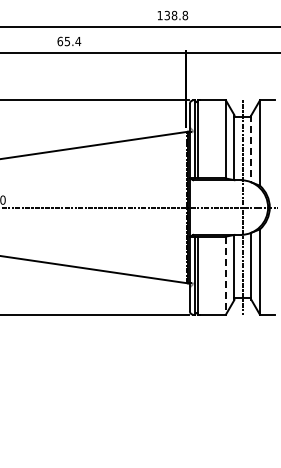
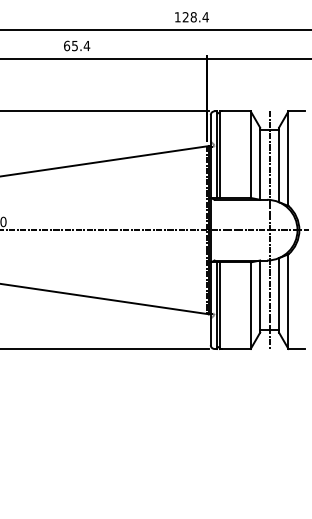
text: (176, 15) -> (195, 17), 138.8 -> 128.4
line: (251, 148) -> (279, 164), dashed -> solid
line: (225, 276) -> (250, 306), dashed -> solid

